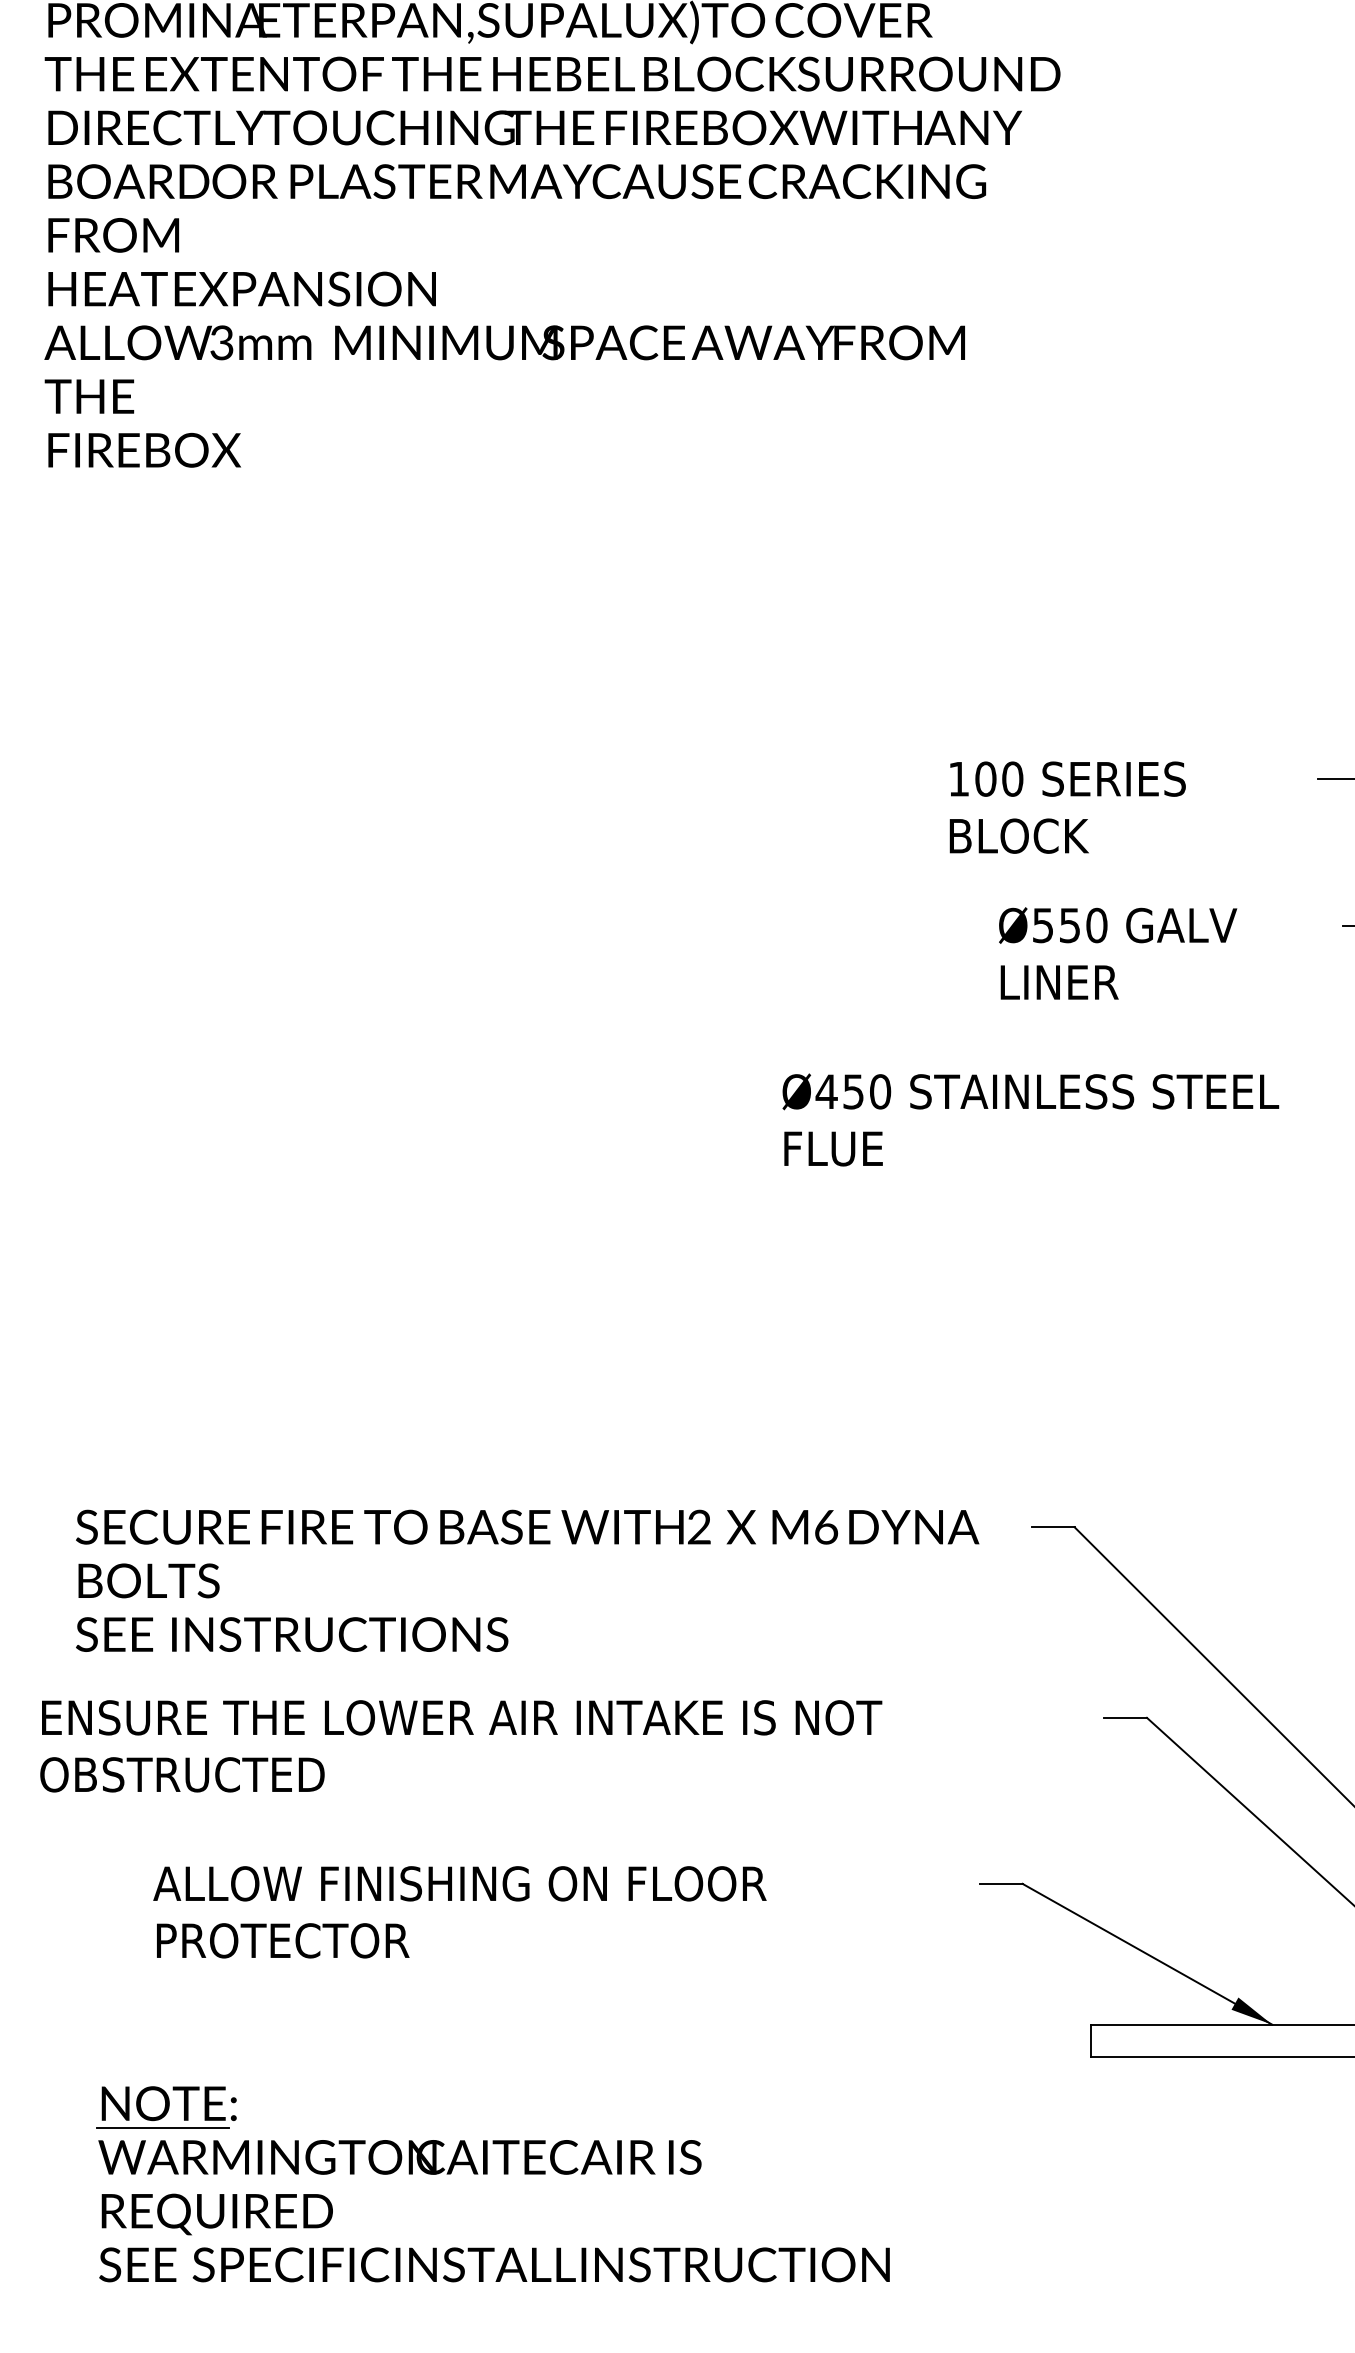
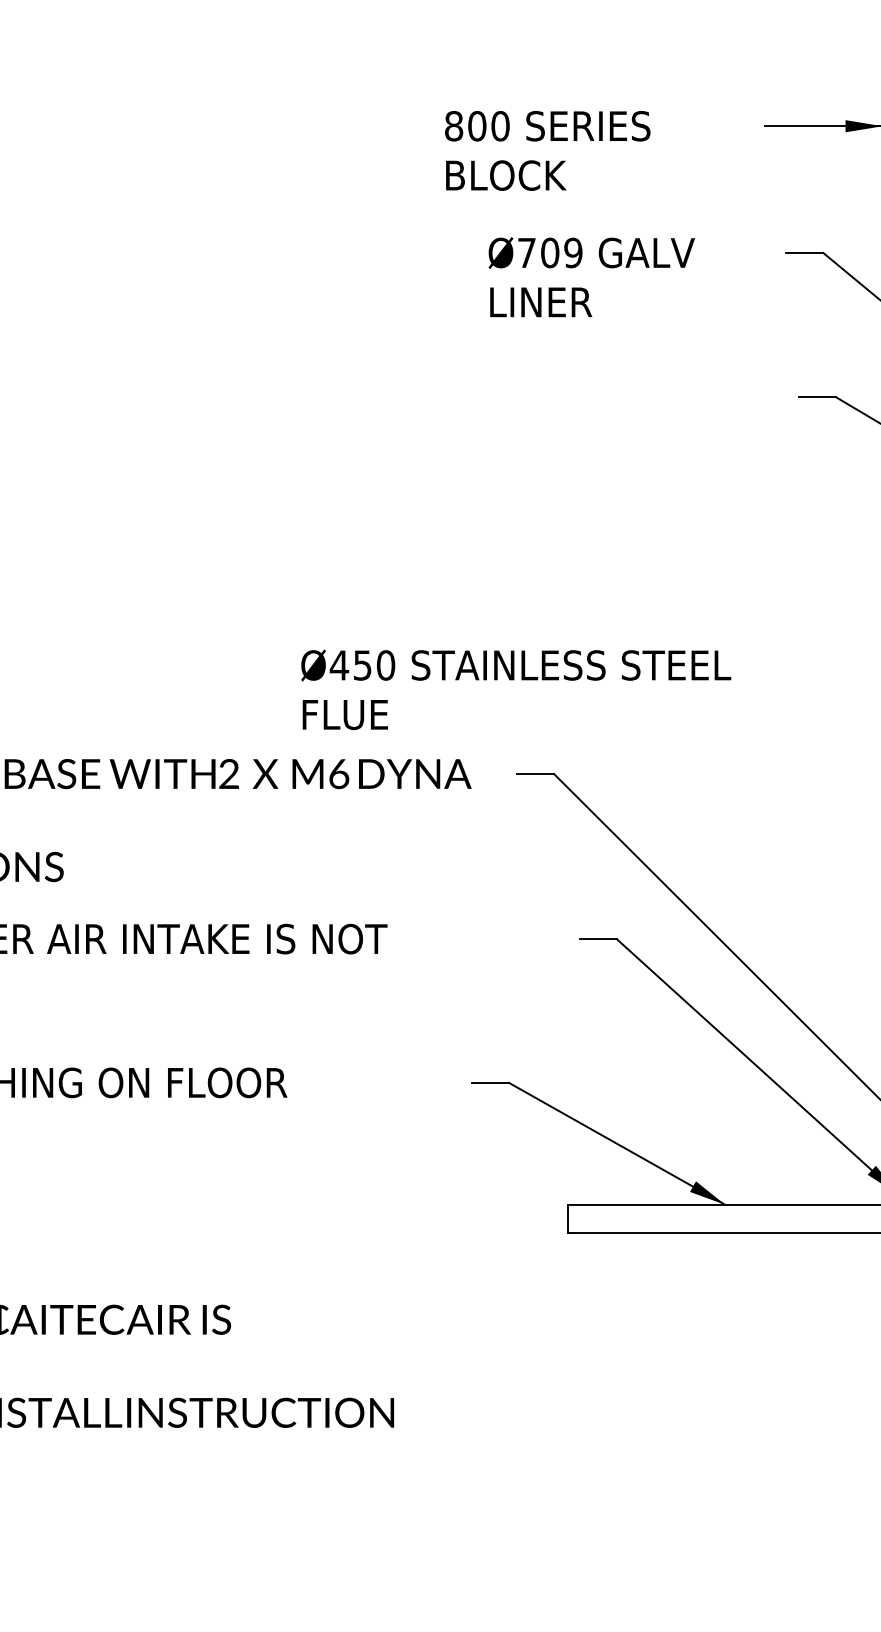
text: (958, 778) -> (453, 125), 100 -> 800
text: (1070, 925) -> (550, 252), Ø550 -> Ø709
text: (1030, 1119) -> (515, 689), moved

